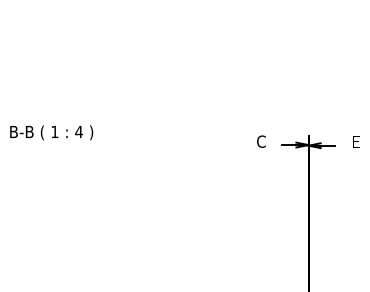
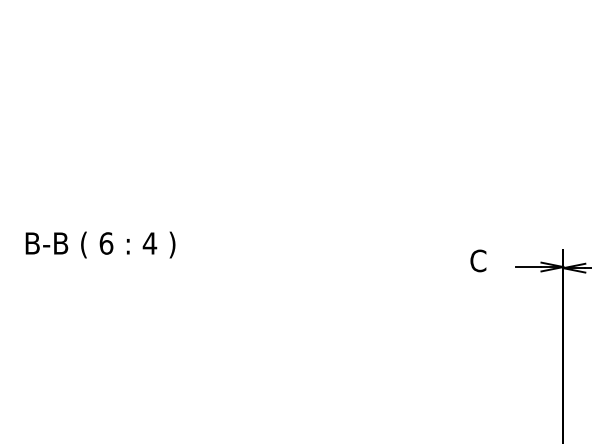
text: (54, 131) -> (105, 242), 1 -> 6

